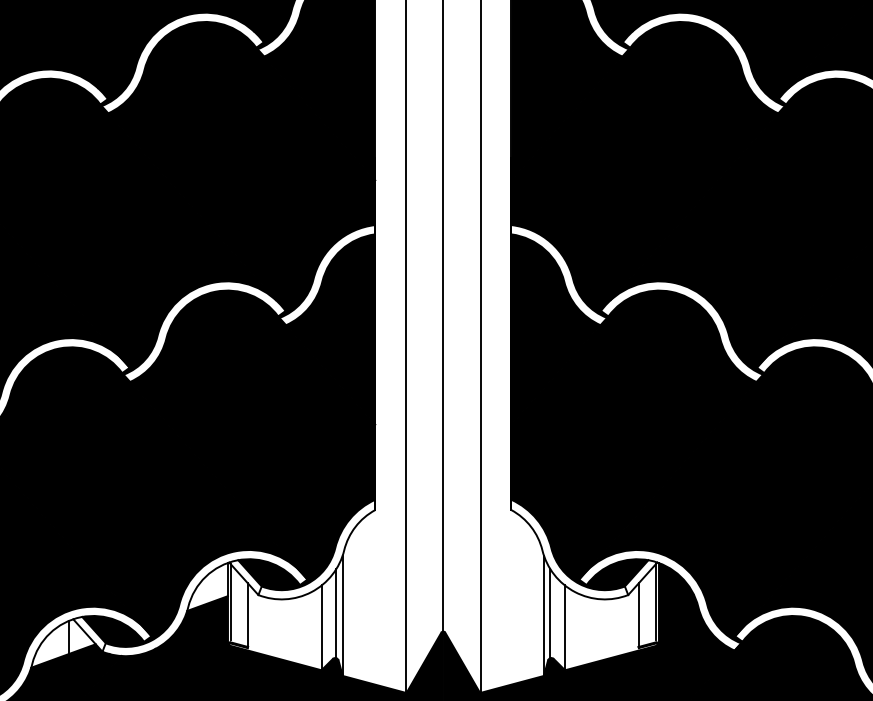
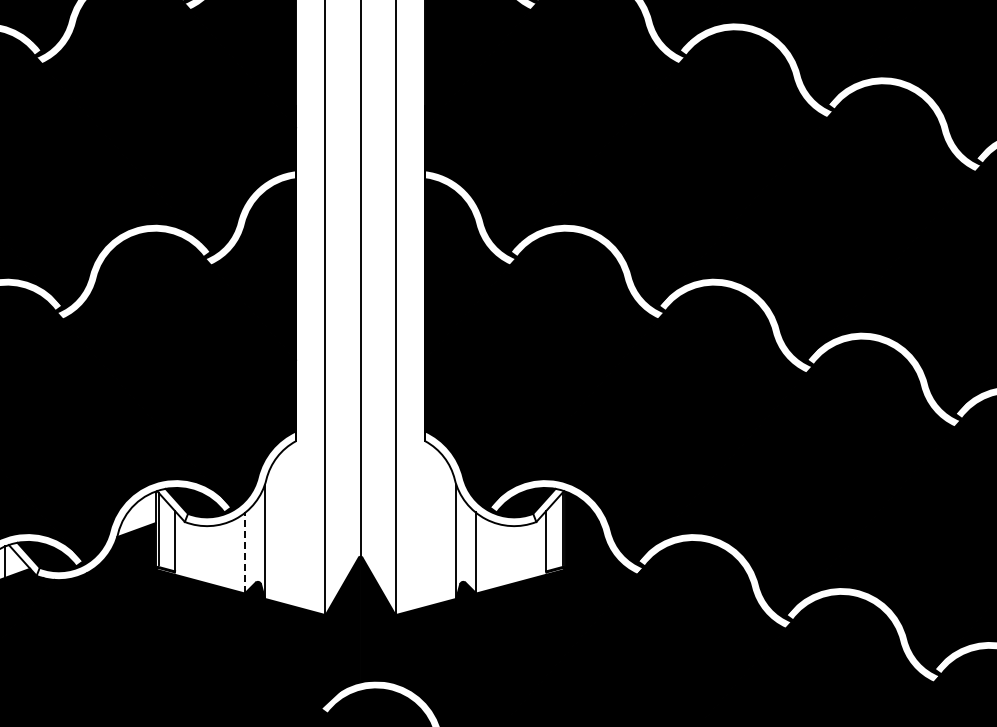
line: (335, 613) -> (258, 539), removed
line: (550, 613) -> (462, 539), removed
line: (321, 627) -> (244, 552), solid -> dashed

